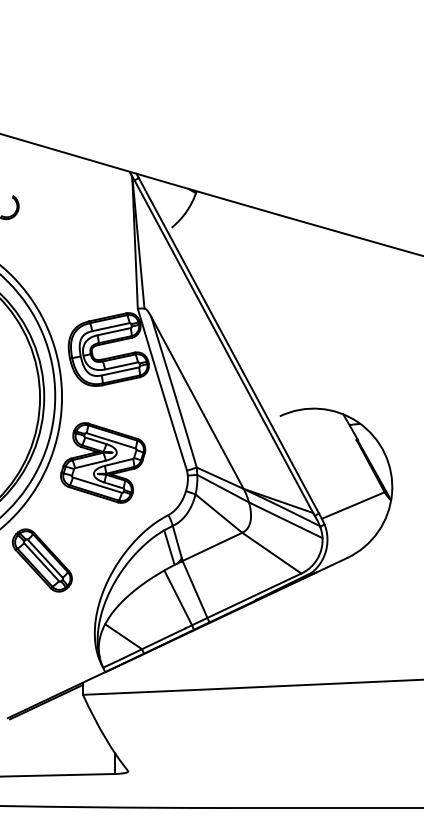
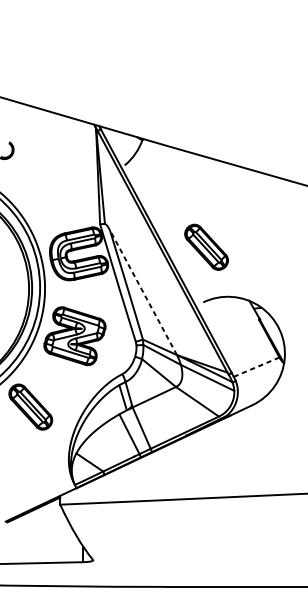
part: (284, 340) -> (206, 247), added
line: (197, 402) -> (143, 292), solid -> dashed
line: (353, 505) -> (256, 367), solid -> dashed

